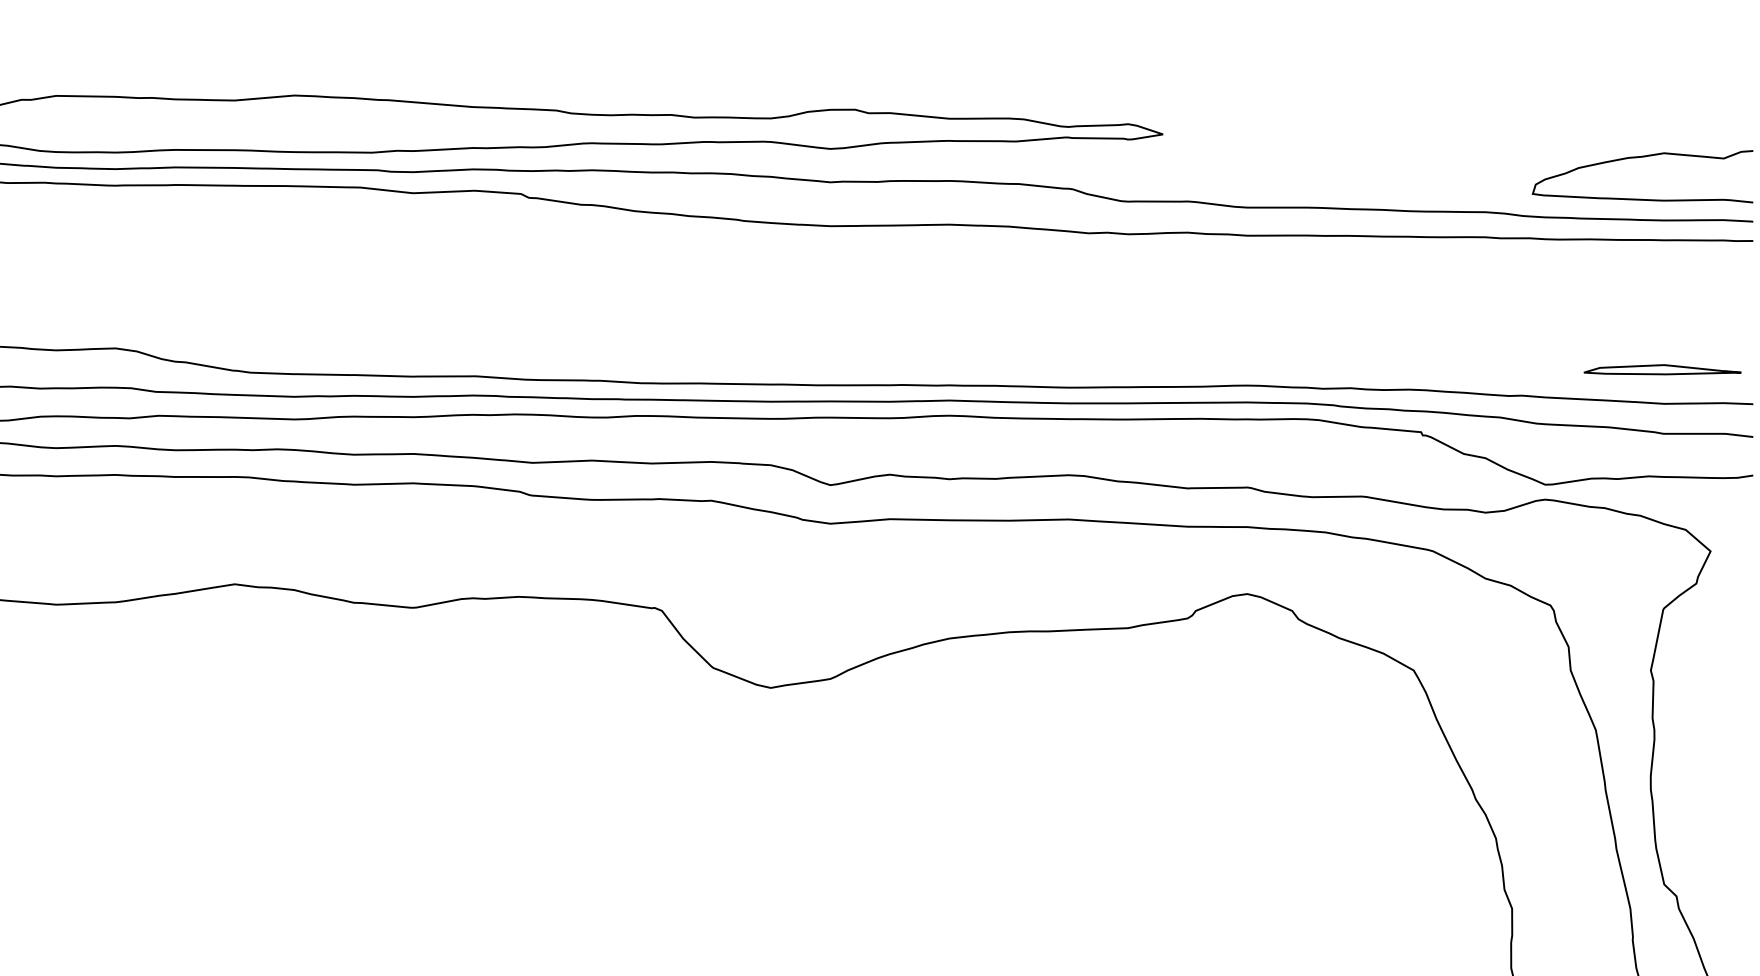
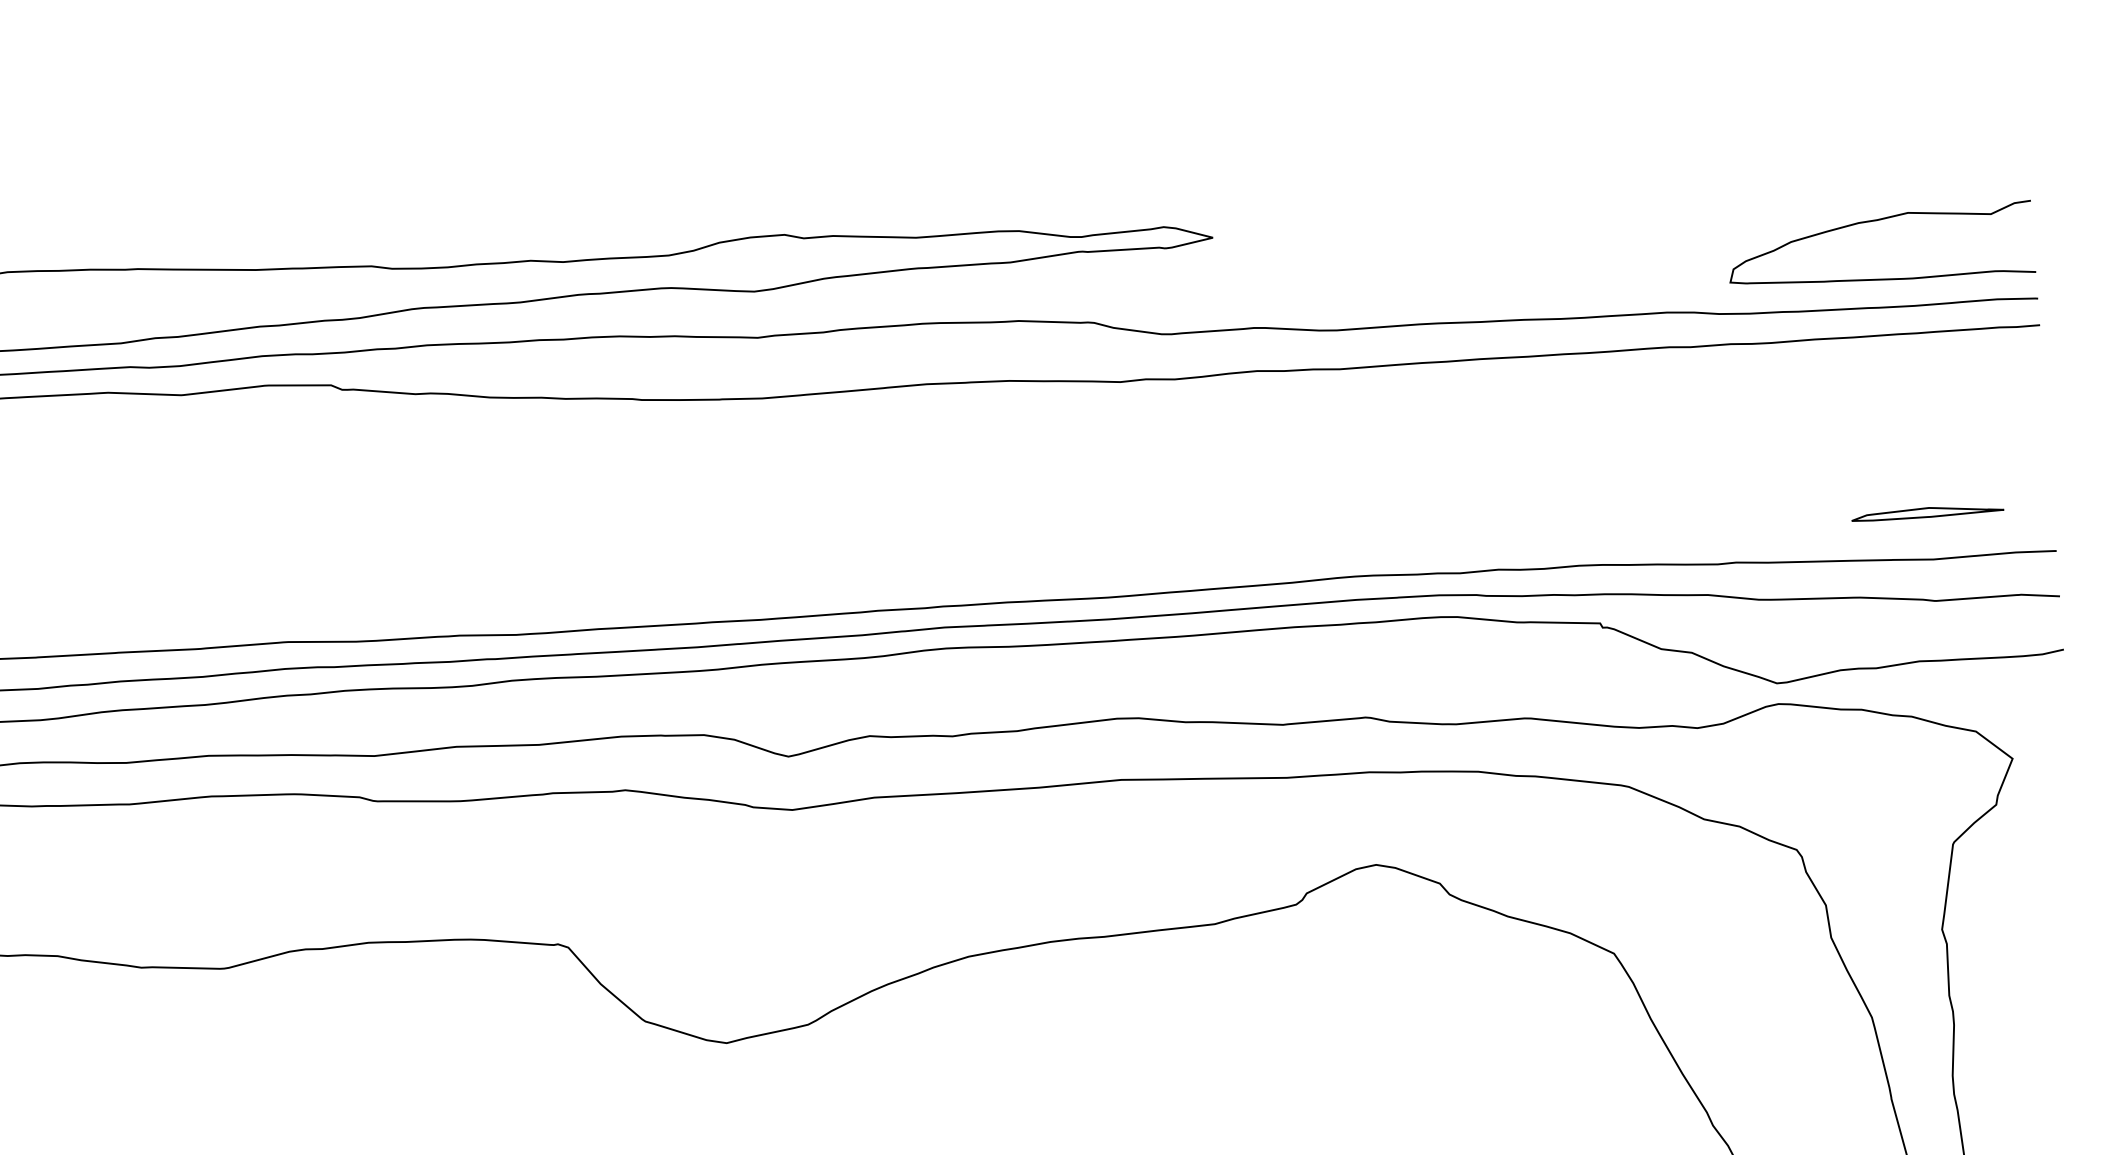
part: (1662, 369) -> (1927, 512), size x0.7

